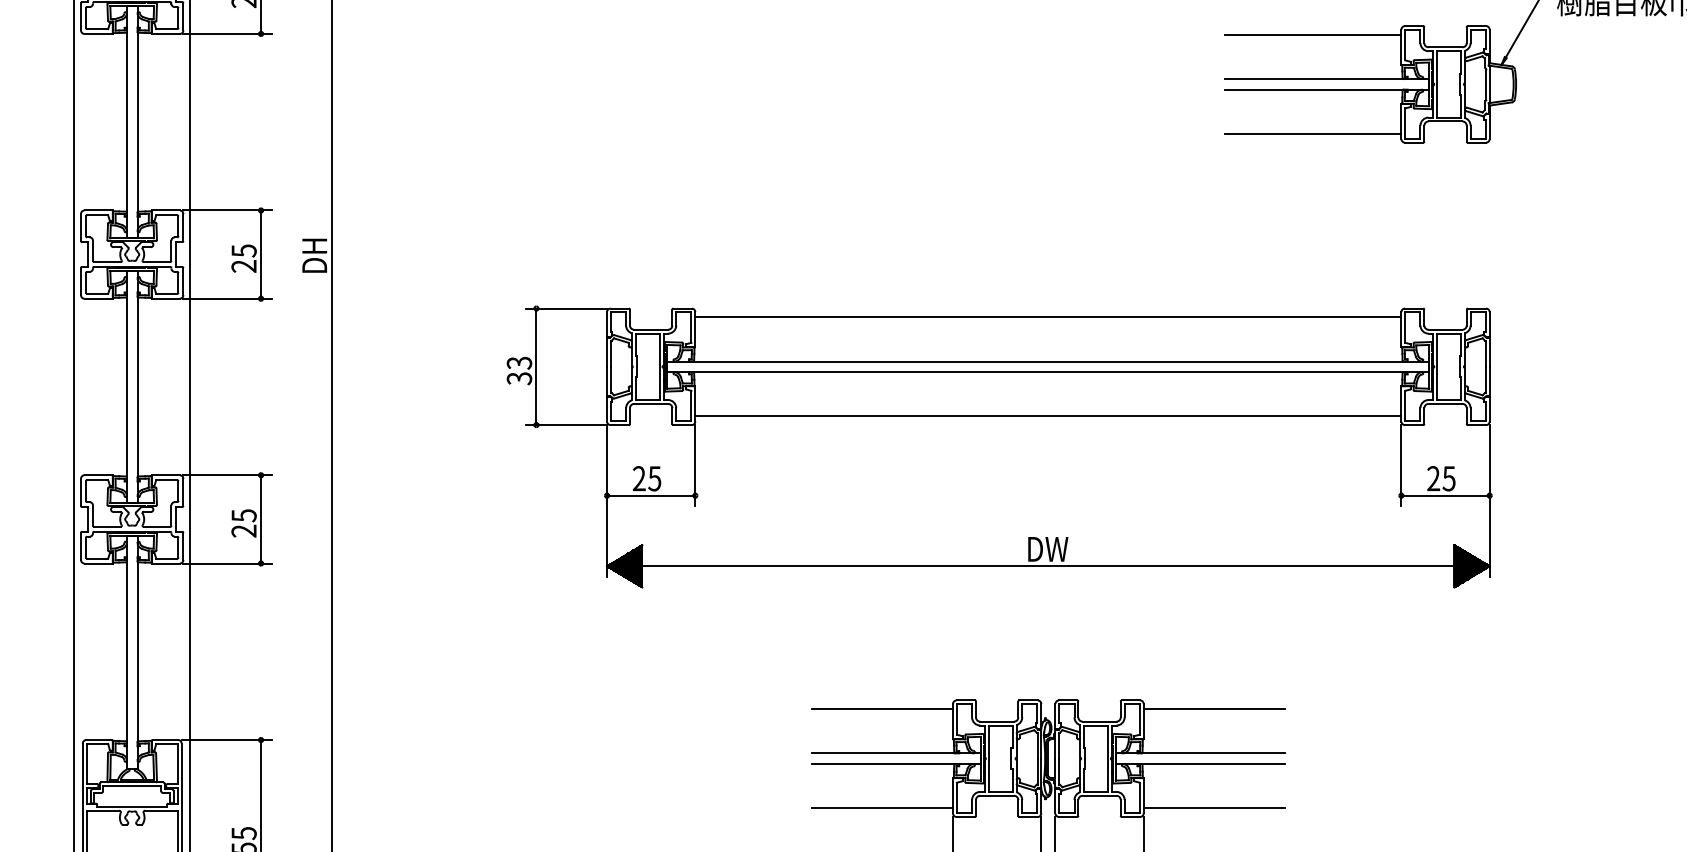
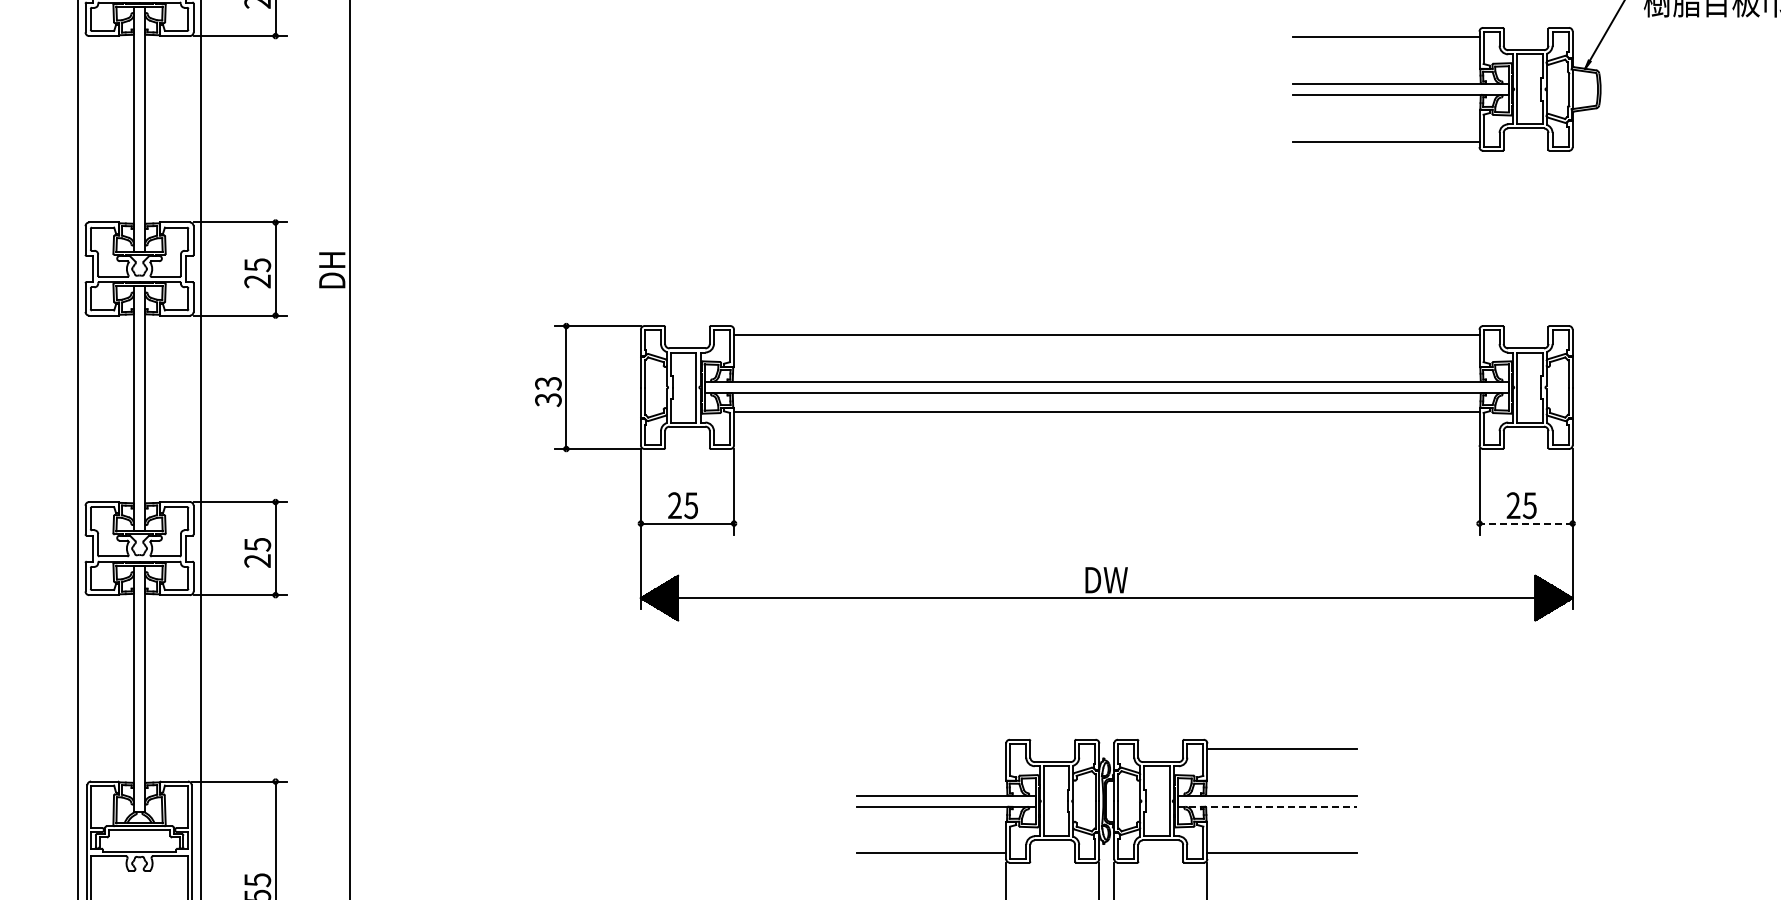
line: (1048, 416) -> (1106, 411), moved
line: (1445, 495) -> (1526, 523), solid -> dashed
line: (882, 709) -> (931, 749), removed
line: (1200, 763) -> (1267, 806), solid -> dashed

